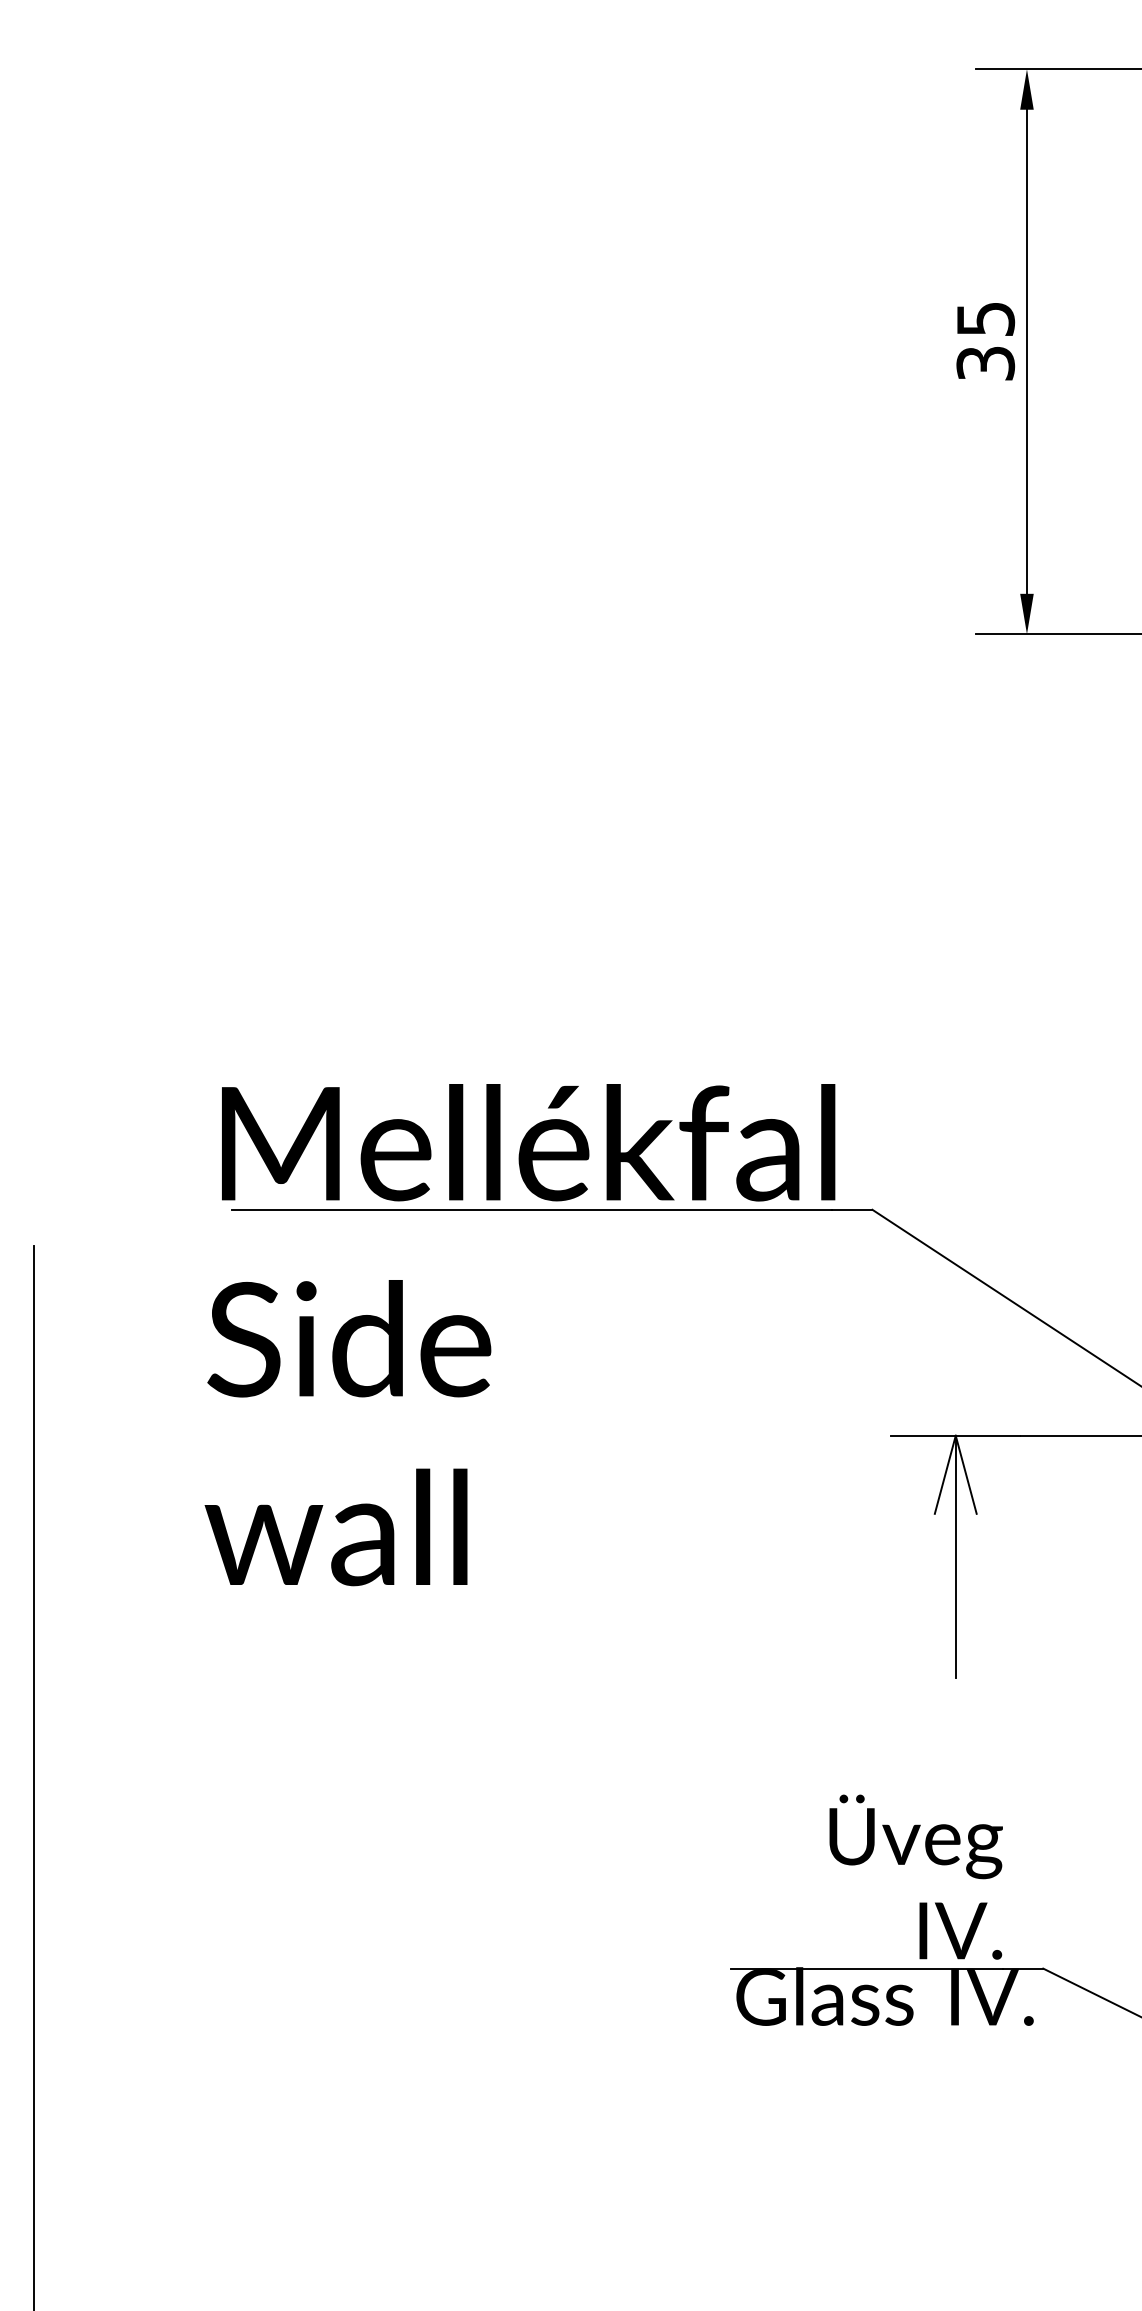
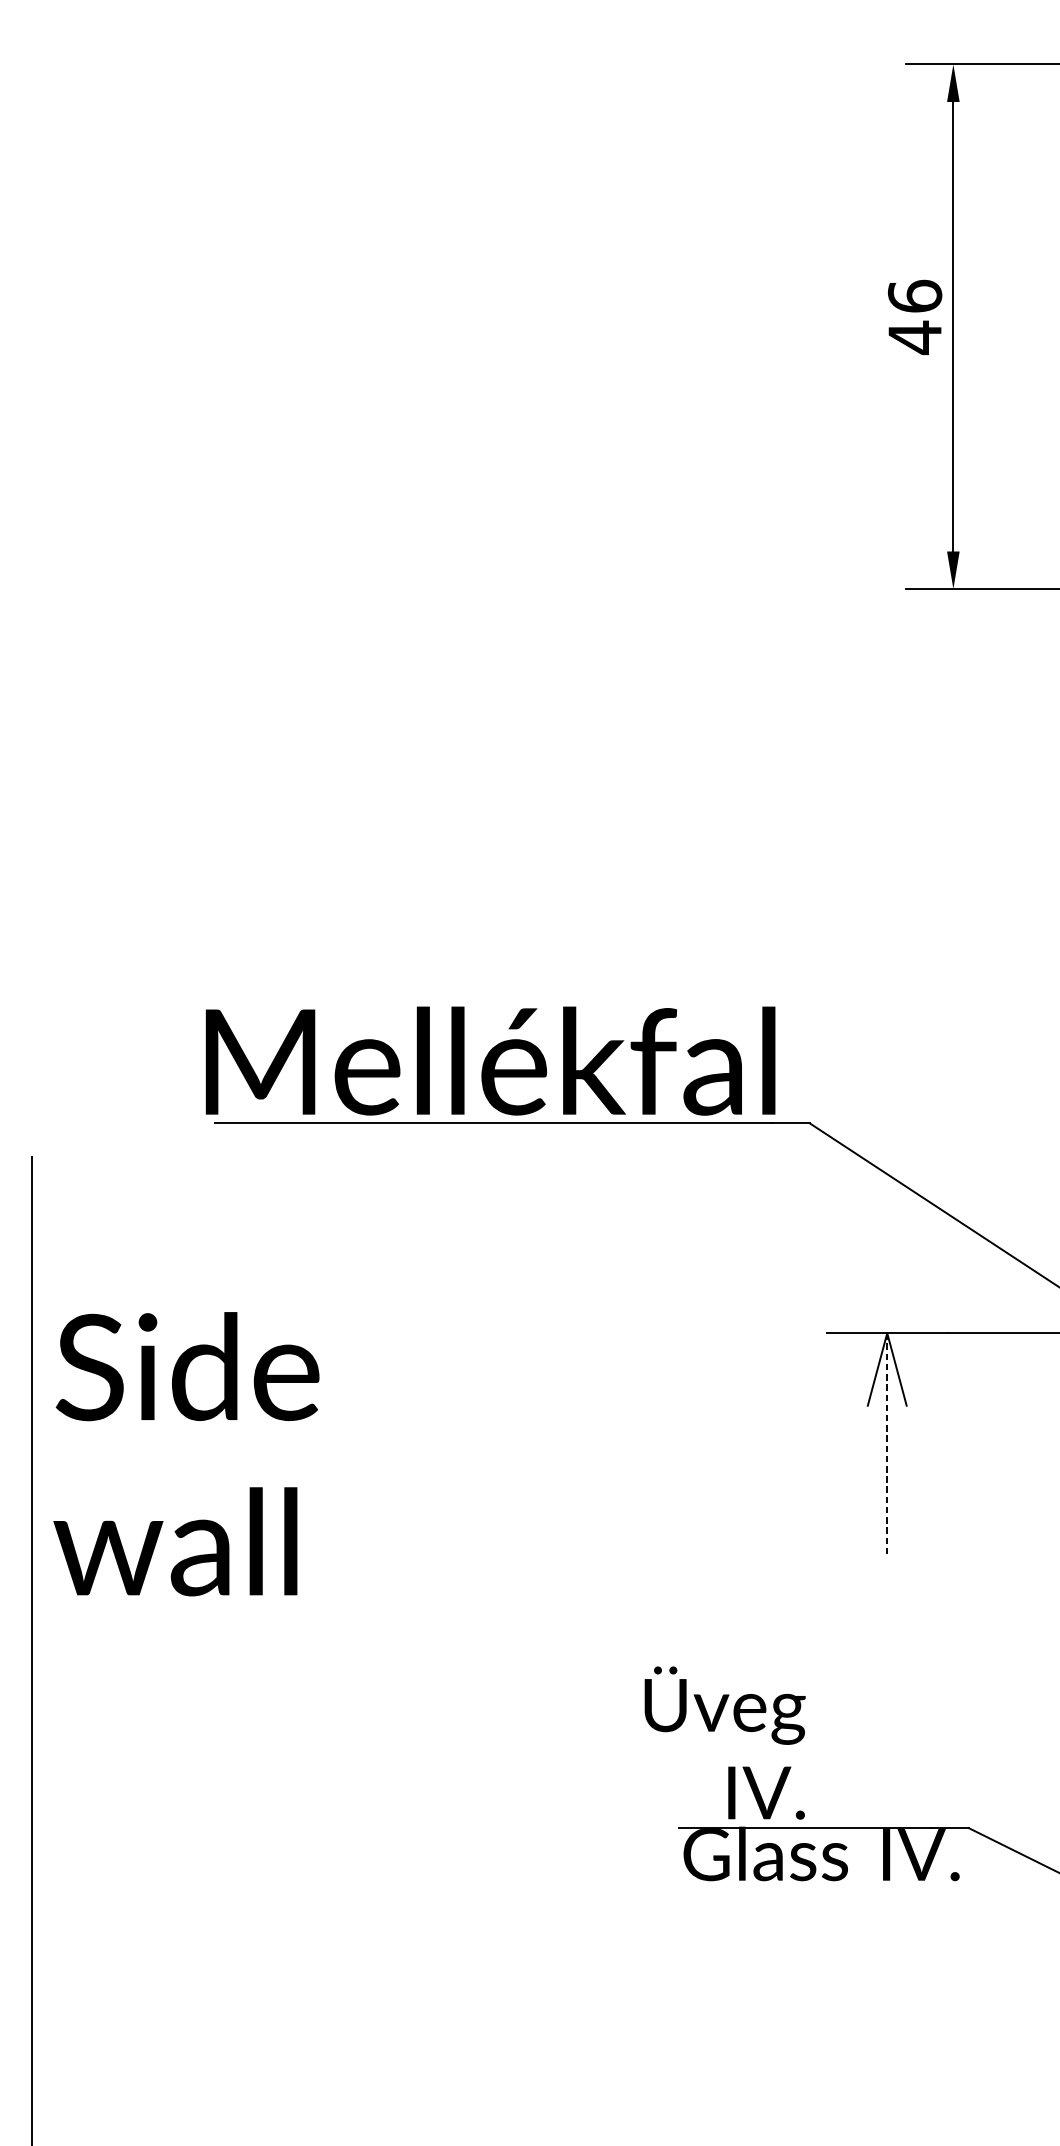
text: (985, 341) -> (914, 317), 35 -> 46
text: (347, 1433) -> (185, 1454), moved
line: (955, 1557) -> (887, 1446), solid -> dashed
text: (915, 1876) -> (724, 1742), moved

